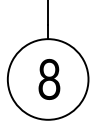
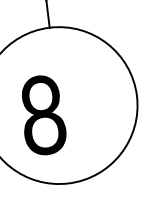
text: (49, 79) -> (43, 115), moved

